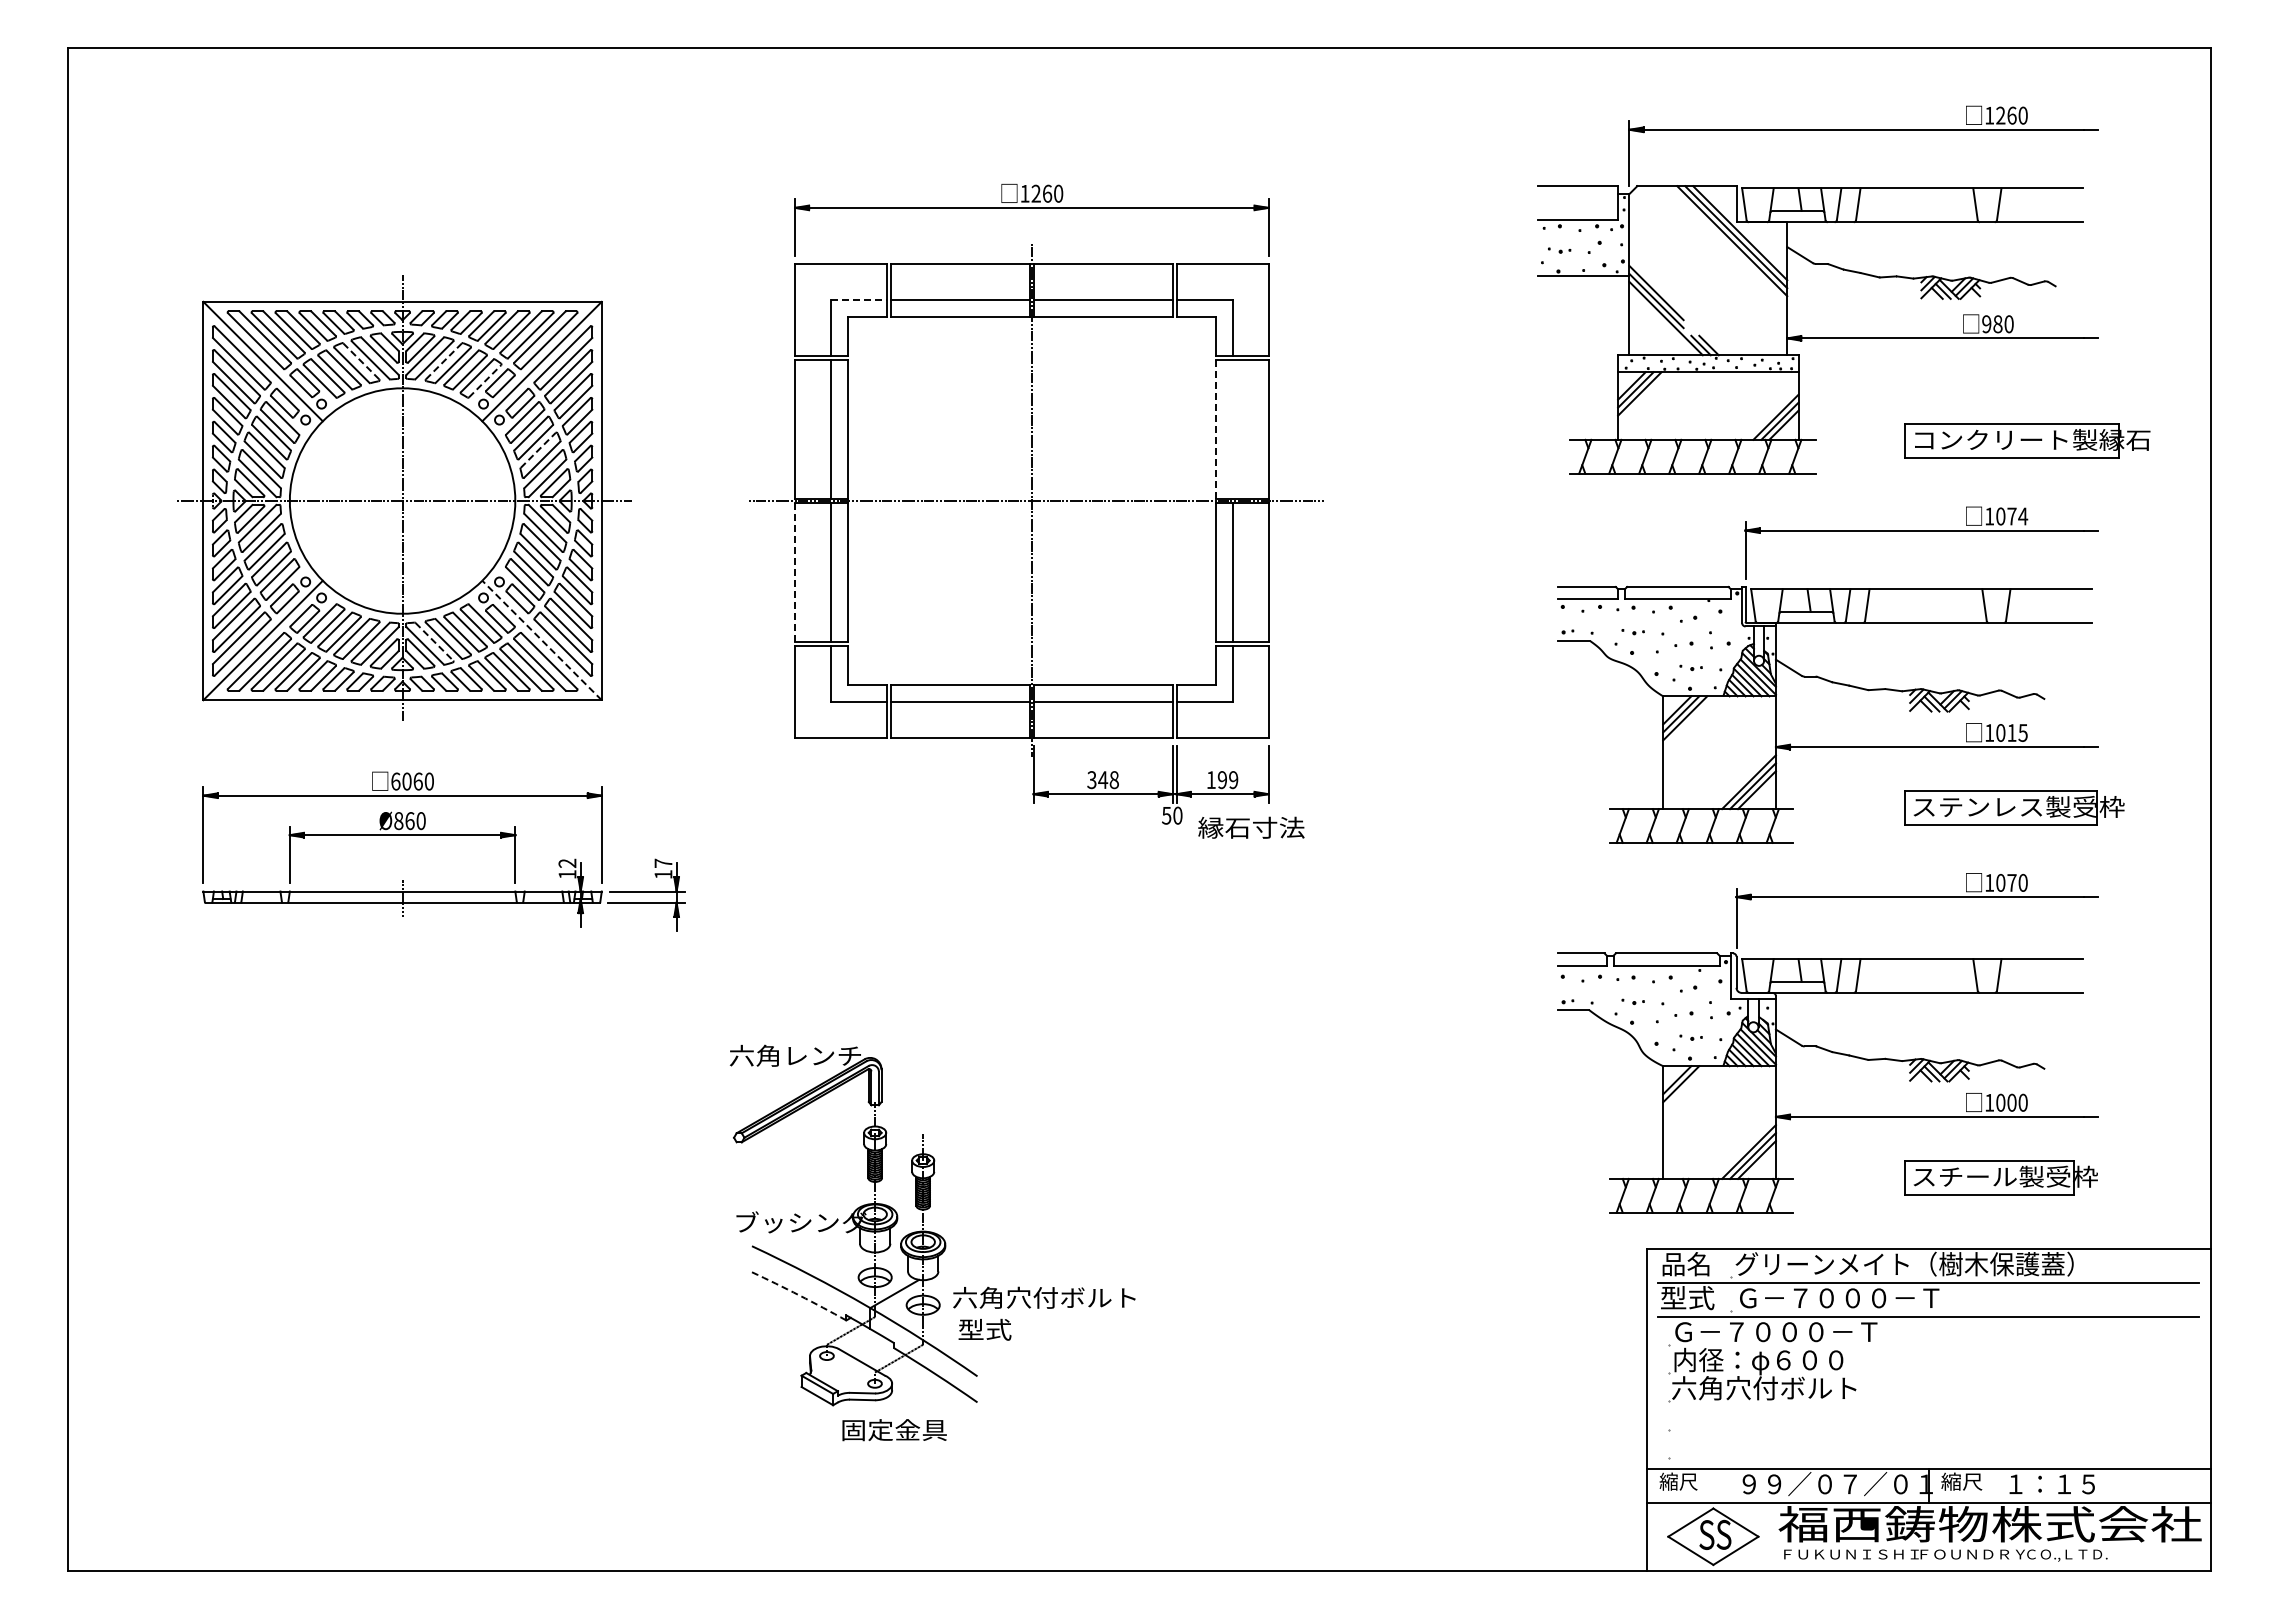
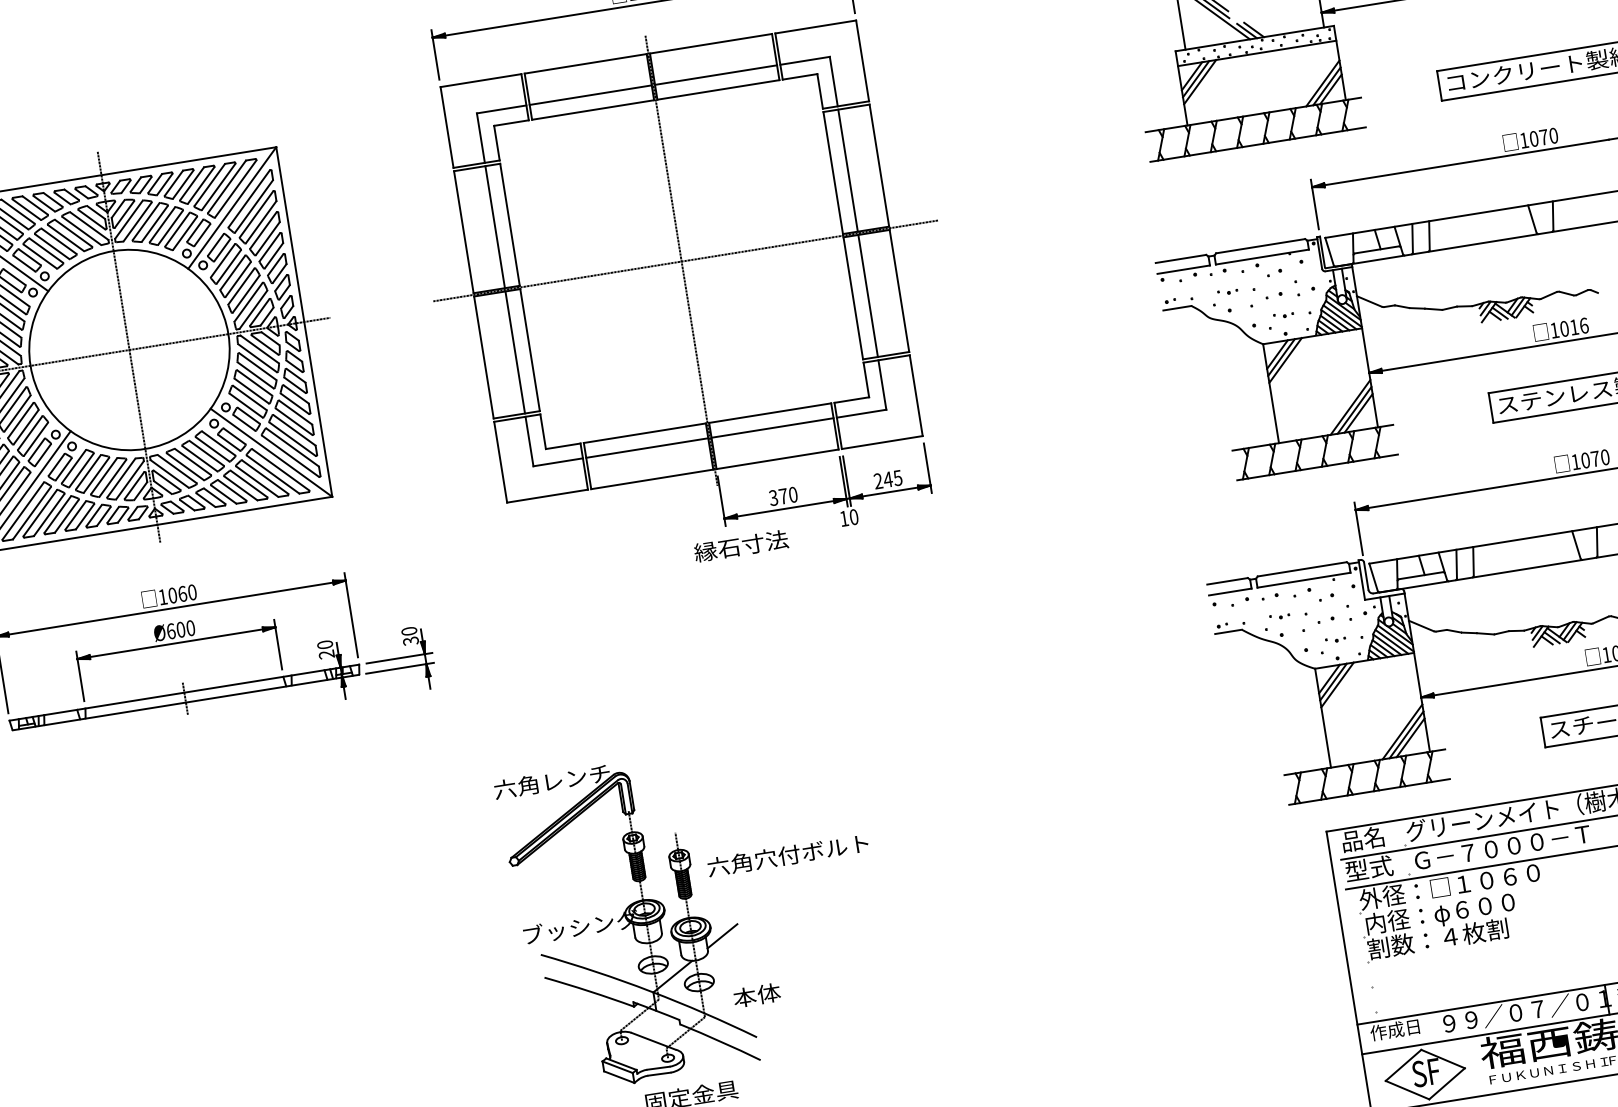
line: (859, 299) -> (502, 108), dashed -> solid
line: (360, 361) -> (72, 233), dashed -> solid
line: (444, 361) -> (146, 221), dashed -> solid
line: (485, 381) -> (185, 233), dashed -> solid
line: (1215, 429) -> (832, 172), dashed -> solid
line: (1232, 429) -> (847, 170), added
line: (538, 450) -> (241, 286), dashed -> solid
text: (2023, 516) -> (1554, 135), 1074 -> 1070
line: (795, 572) -> (484, 357), dashed -> solid
line: (541, 640) -> (270, 452), dashed -> solid
line: (434, 641) -> (177, 468), dashed -> solid
text: (2022, 732) -> (1583, 325), 1015 -> 1016
text: (1108, 779) -> (788, 495), 348 -> 370
text: (1222, 780) -> (888, 480), 199 -> 245
text: (395, 781) -> (162, 597), 6060 -> 1060
text: (1166, 815) -> (844, 518), 50 -> 10
text: (404, 820) -> (176, 630), Ø860 -> Ø600
text: (1251, 827) -> (741, 545), moved
text: (567, 868) -> (325, 649), 12 -> 20
text: (663, 868) -> (410, 635), 17 -> 30
line: (1685, 1088) -> (1337, 685), added
line: (956, 1257) -> (721, 935), added
arc: (799, 1295) -> (589, 991), dashed -> solid
text: (1044, 1297) -> (788, 855), moved
text: (984, 1329) -> (756, 995), 型式 -> 本体
text: (1774, 1331) -> (1450, 885), Ｇ－７０００－Ｔ -> 外径：□１０６０
text: (1764, 1388) -> (1449, 937), 六角穴付ボルト -> 割数：４枚割
text: (1687, 1481) -> (1394, 1029), 縮尺 -> 作成日
text: (1723, 1534) -> (1433, 1071), S -> F

